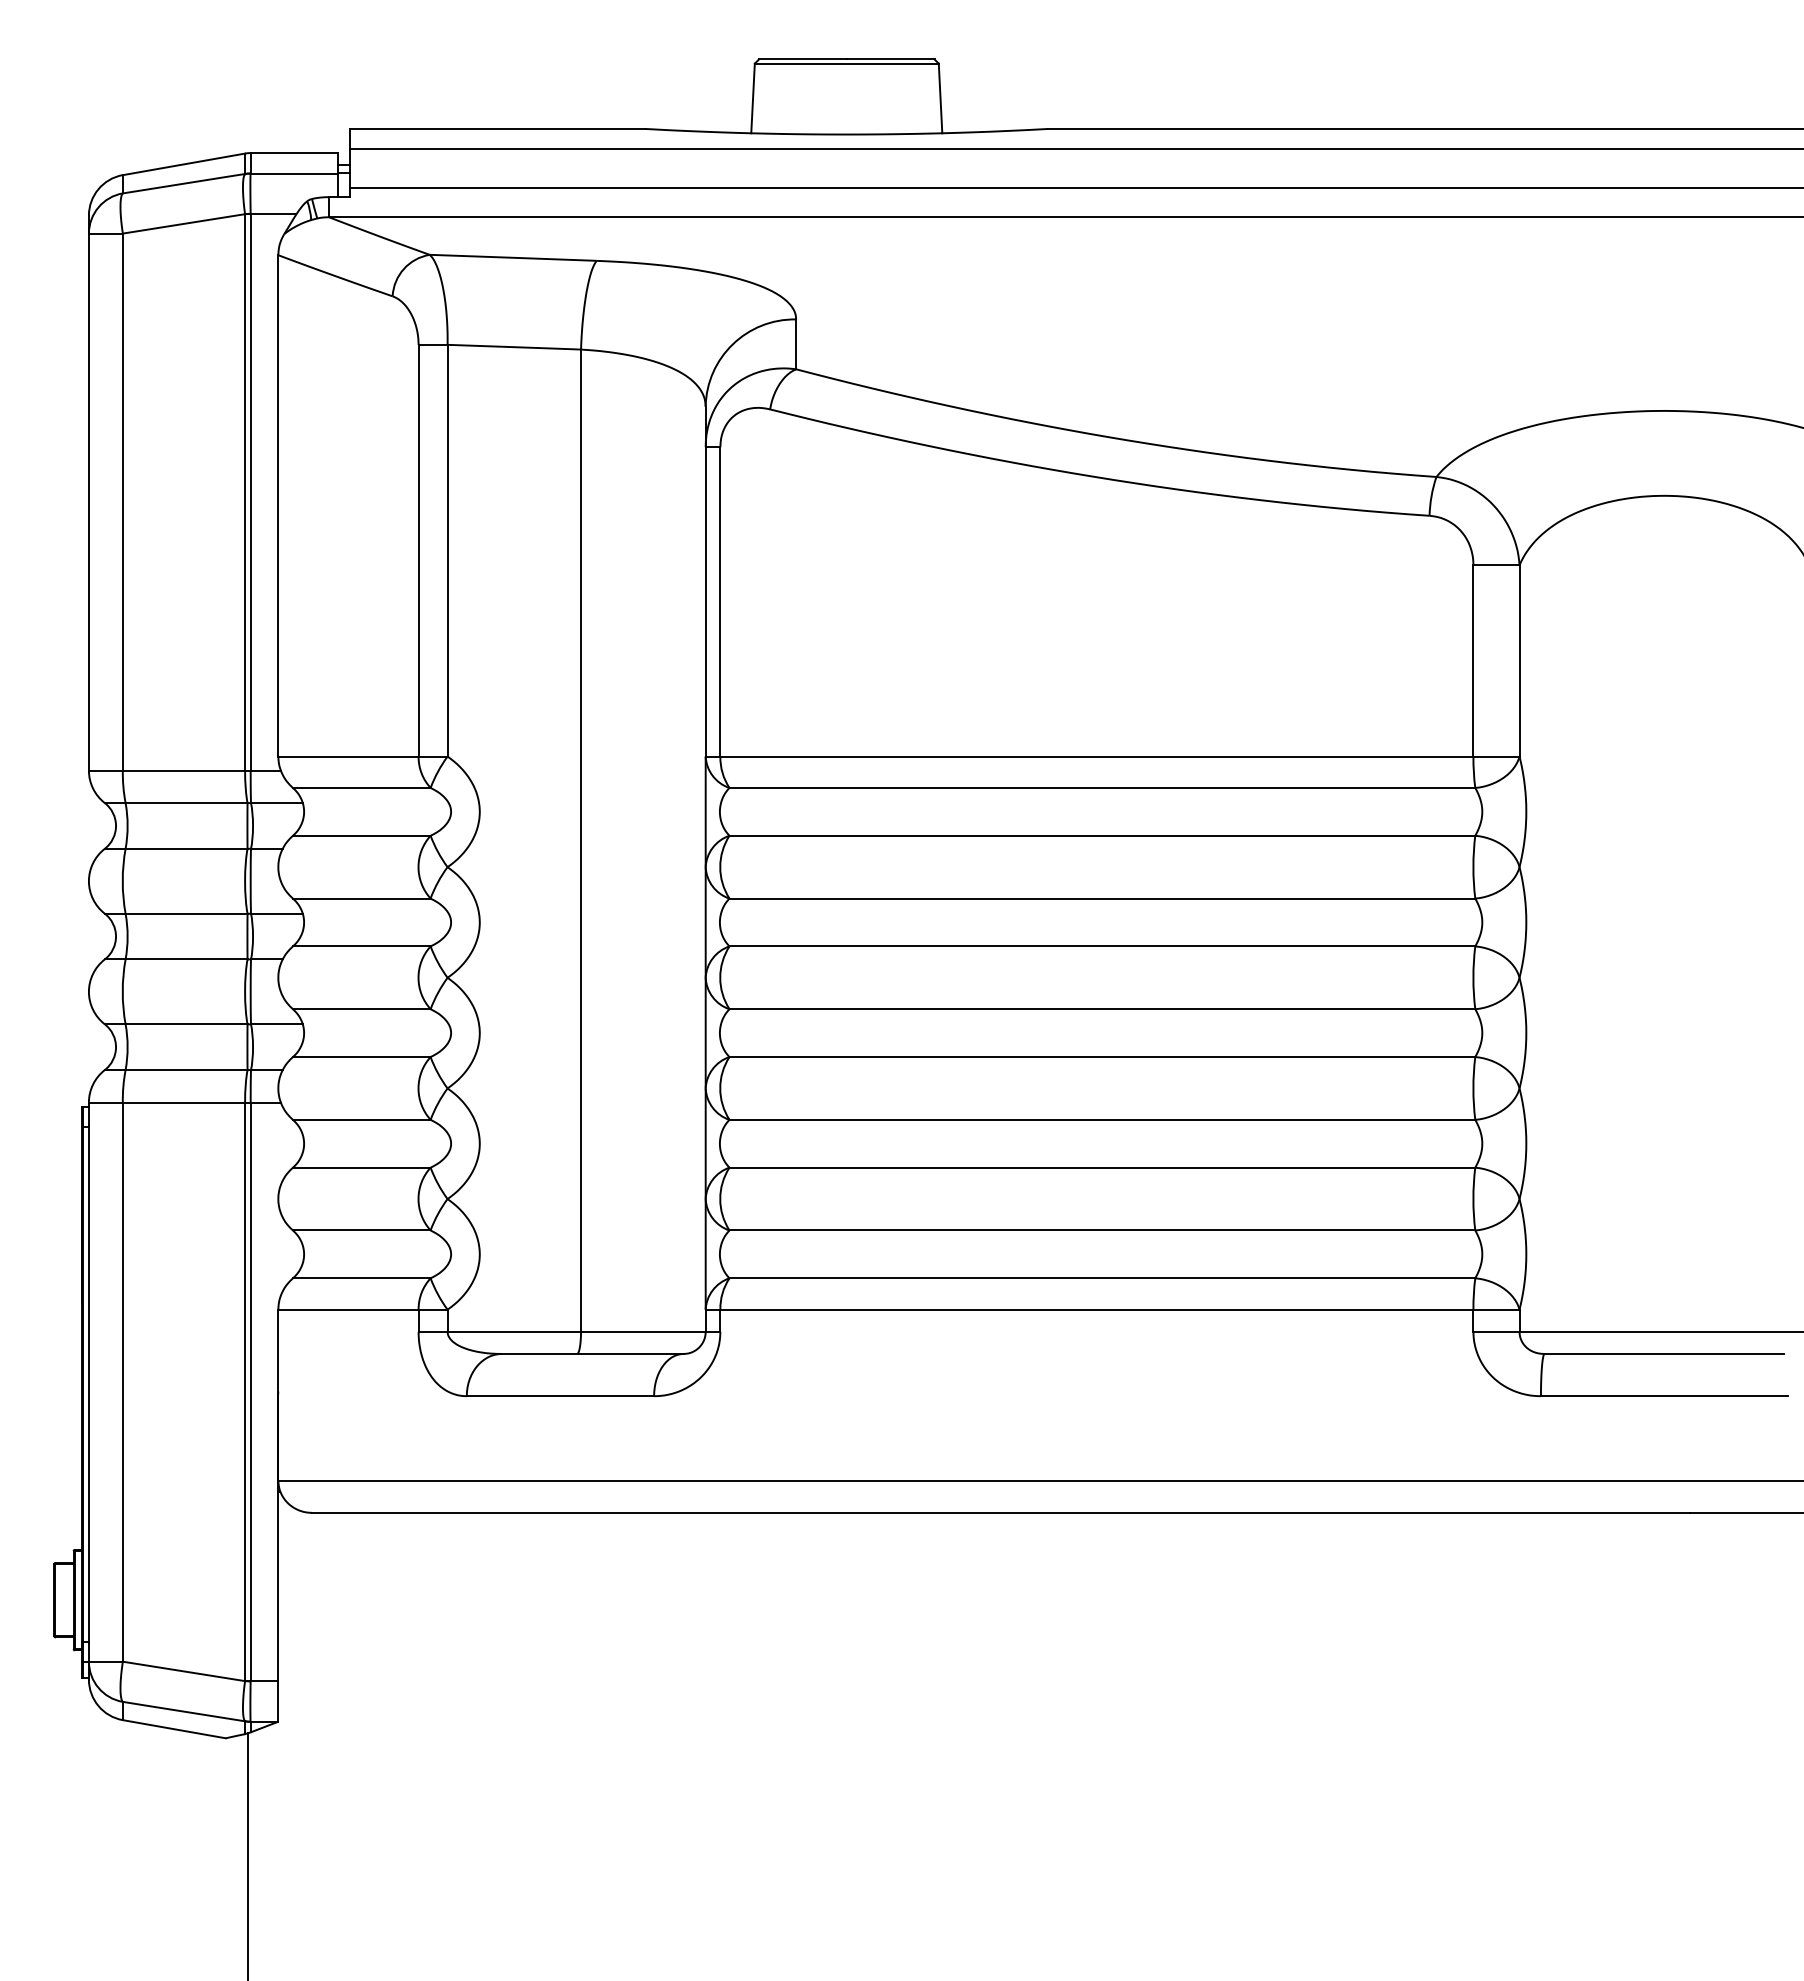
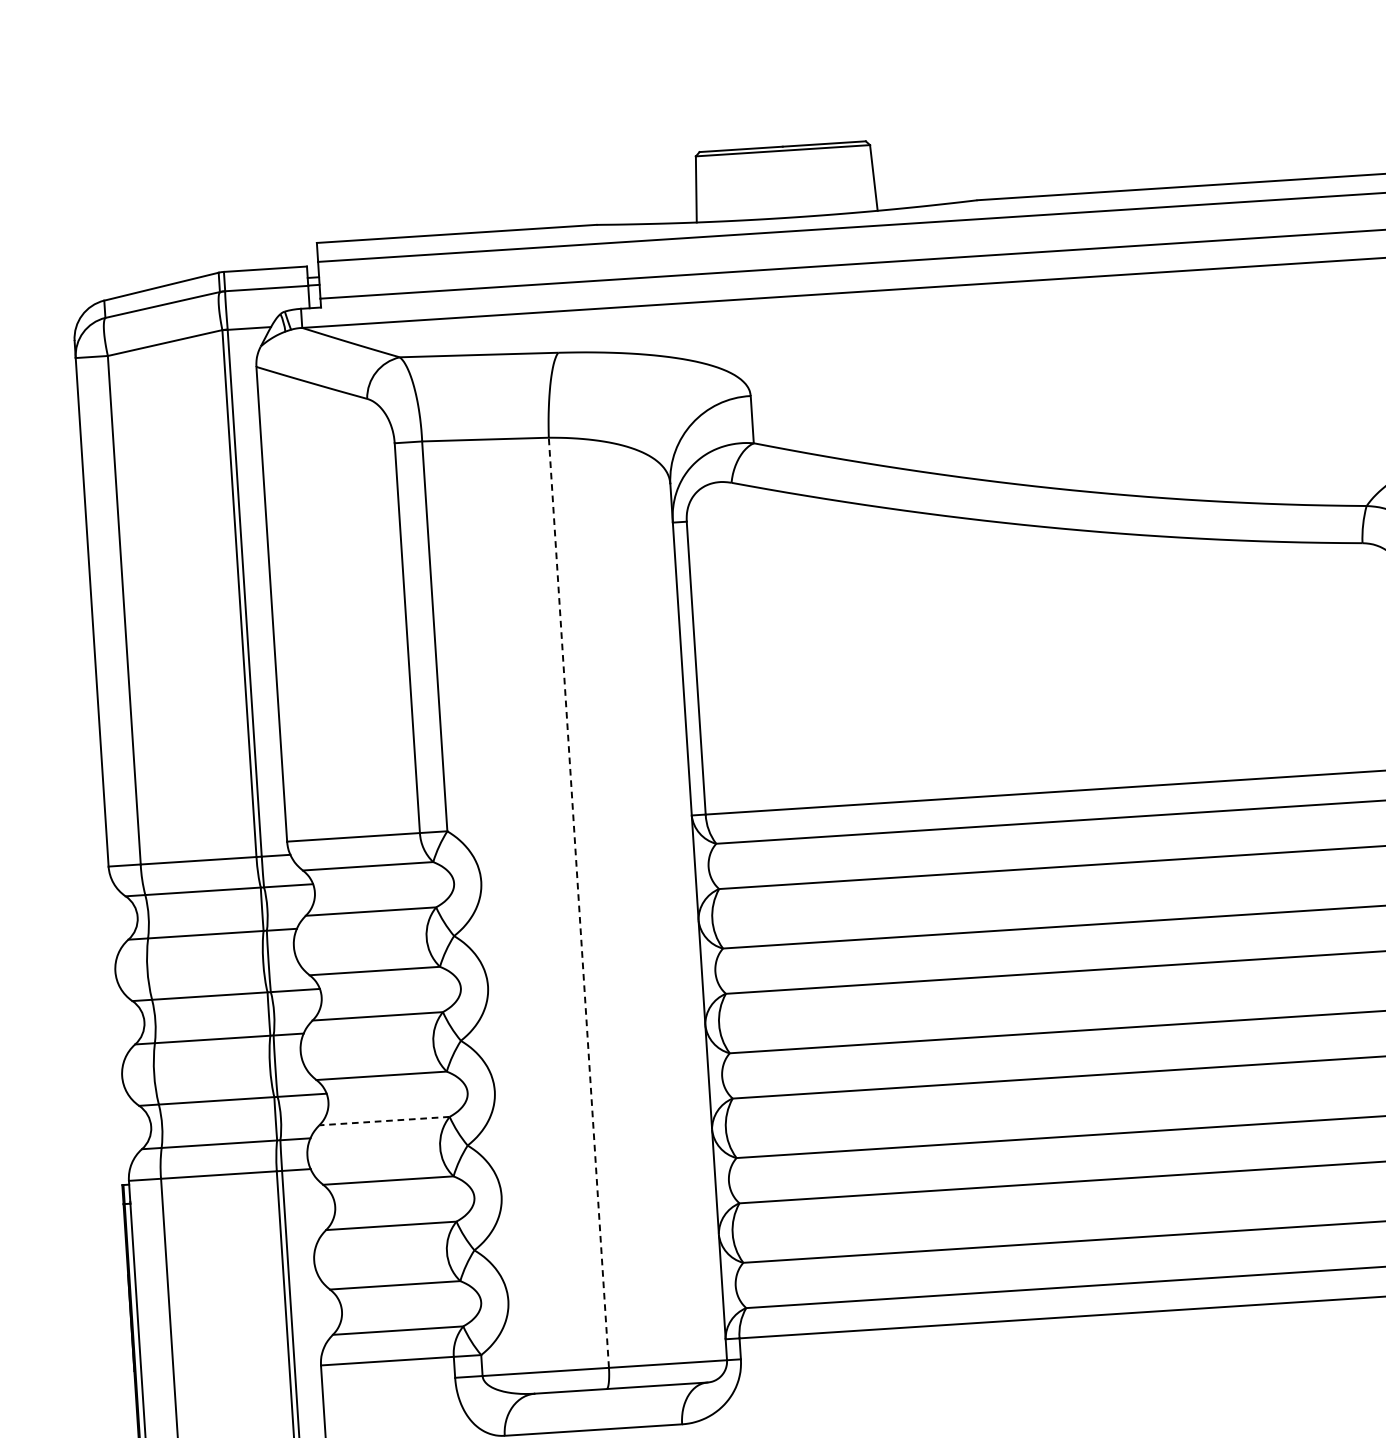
line: (581, 840) -> (579, 902), solid -> dashed
line: (361, 1057) -> (384, 1121), solid -> dashed

